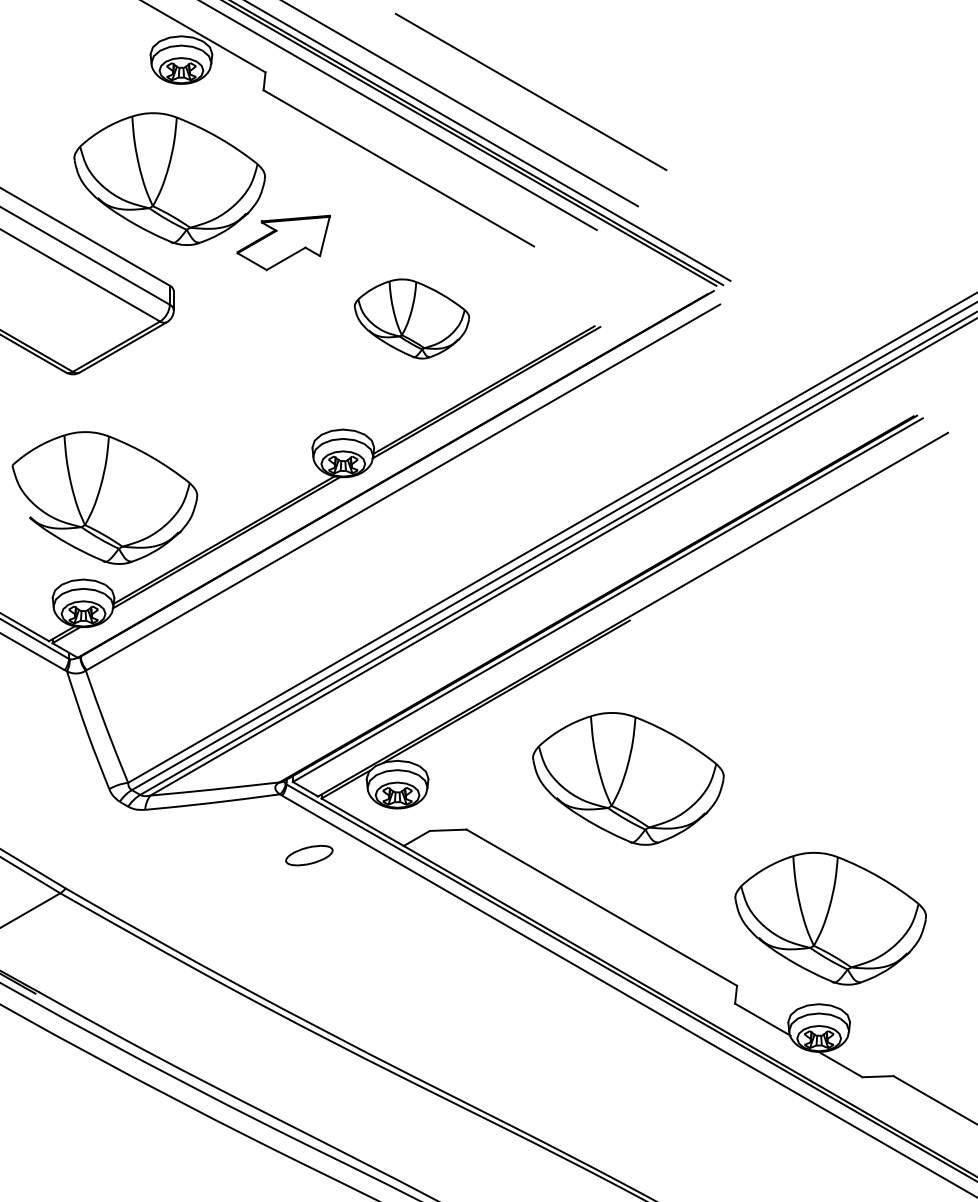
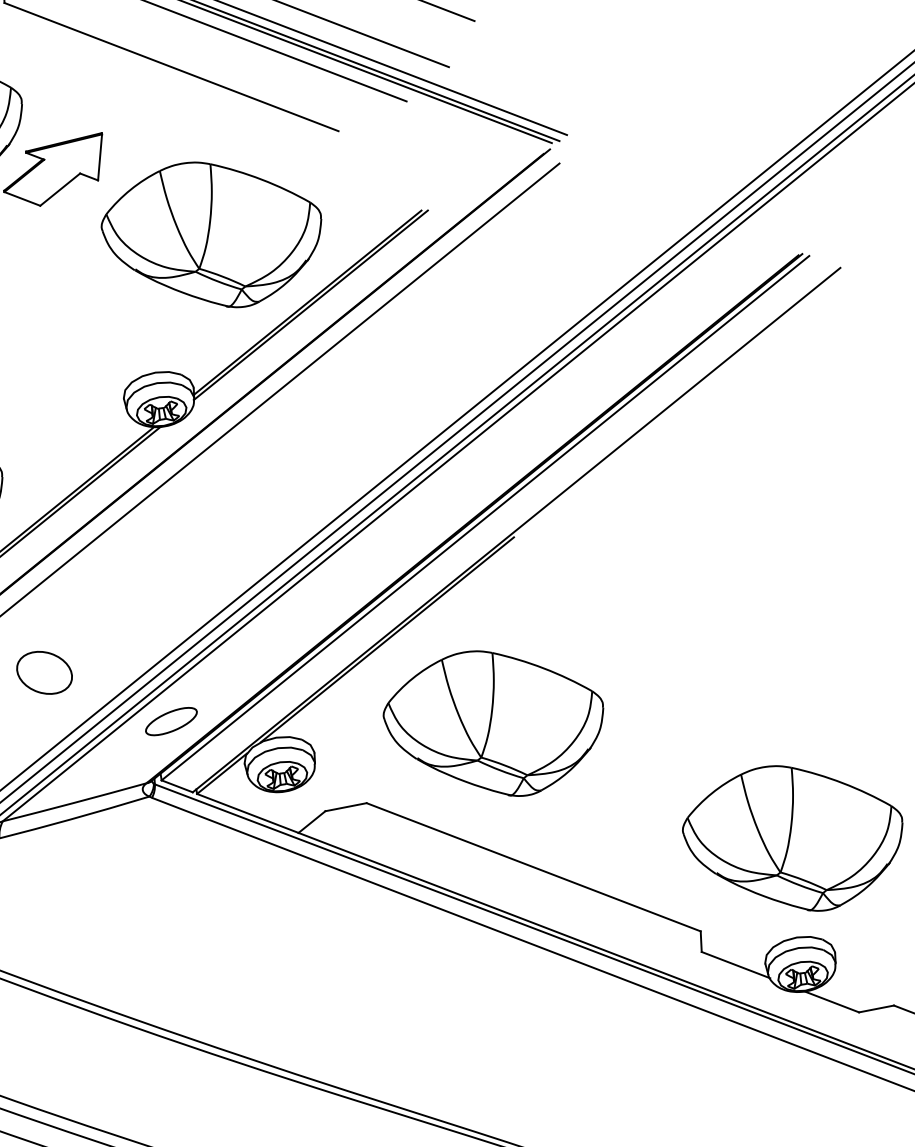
part: (411, 318) -> (212, 234), size x1.67
part: (206, 673) -> (44, 673), added
part: (628, 778) -> (495, 723), moved
part: (309, 855) -> (171, 721), moved

